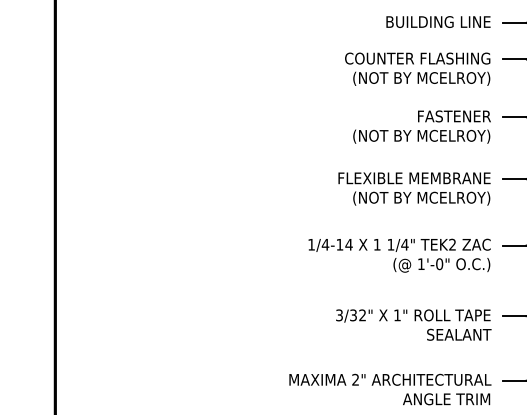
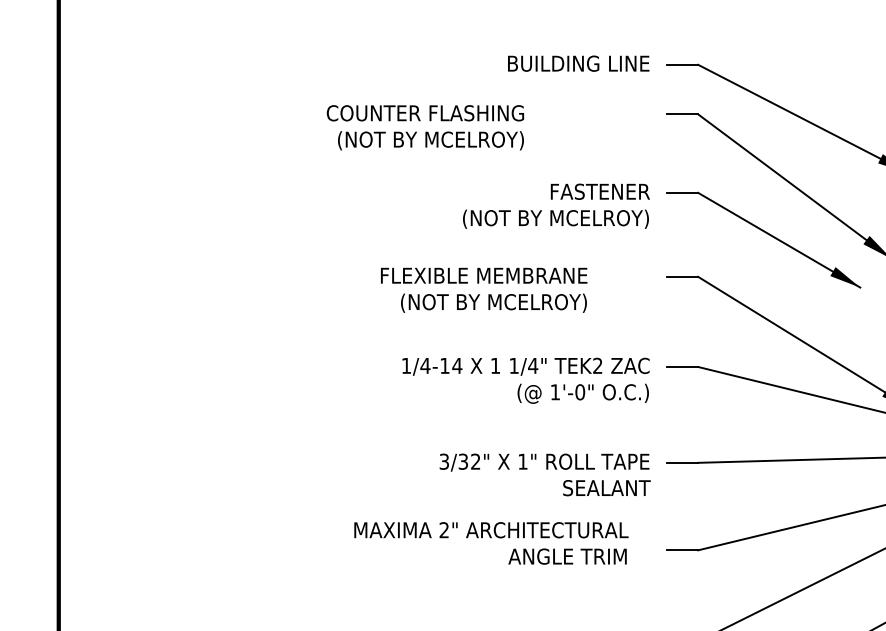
text: (416, 69) -> (424, 127), moved
text: (414, 188) -> (484, 289), moved
text: (390, 389) -> (491, 543), moved

